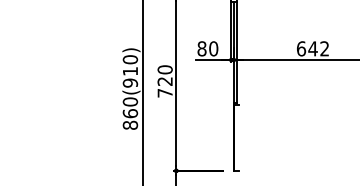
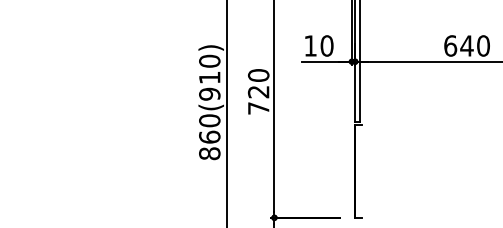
text: (201, 48) -> (309, 45), 80 -> 10
text: (324, 48) -> (483, 45), 642 -> 640

